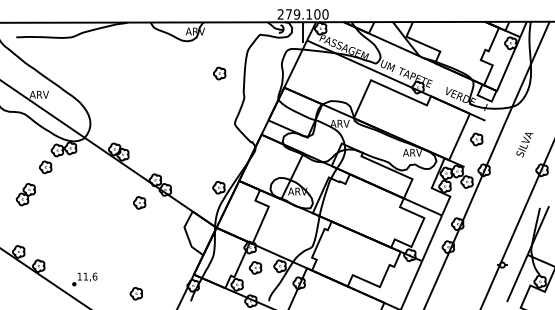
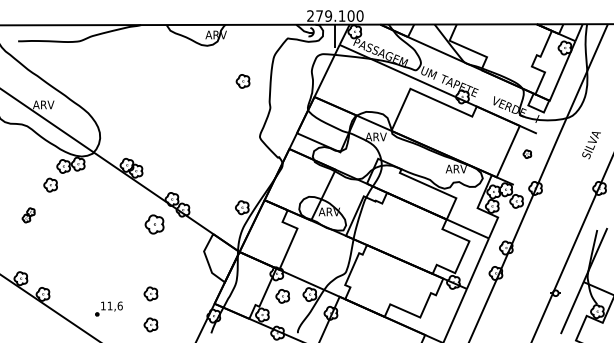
part: (476, 138) -> (527, 153), size x0.6
text: (524, 145) -> (591, 145), moved
part: (25, 194) -> (28, 215), size x0.6
part: (139, 202) -> (154, 224), size x1.4
part: (135, 265) -> (150, 293), added
part: (84, 278) -> (108, 308), moved

